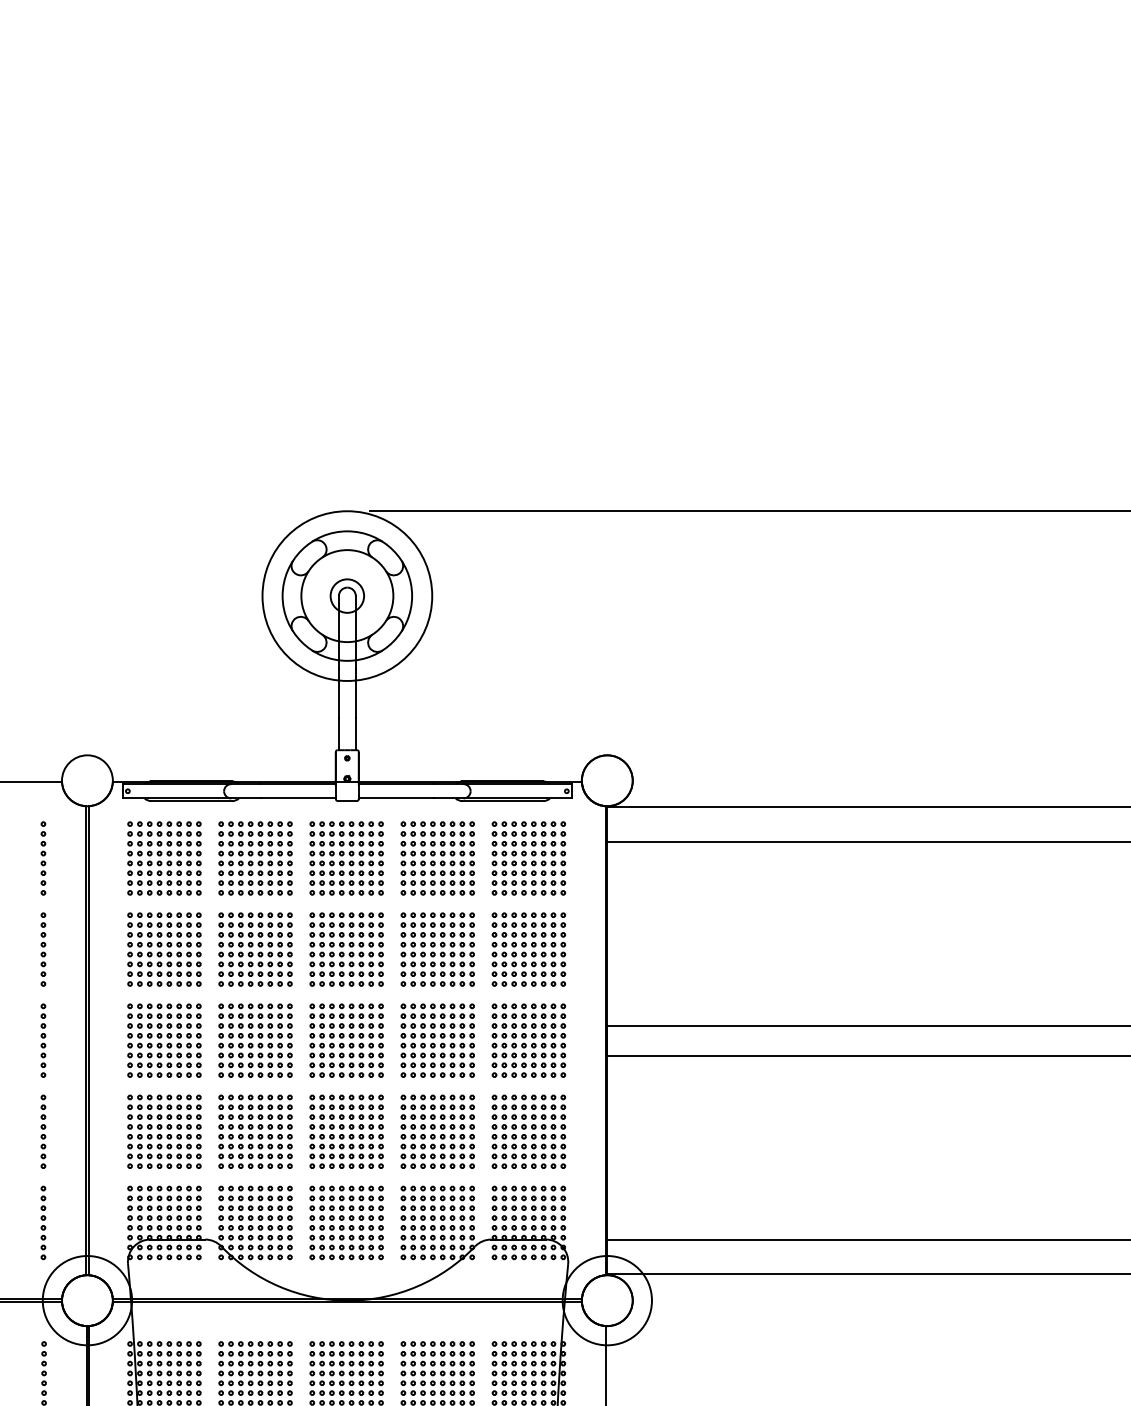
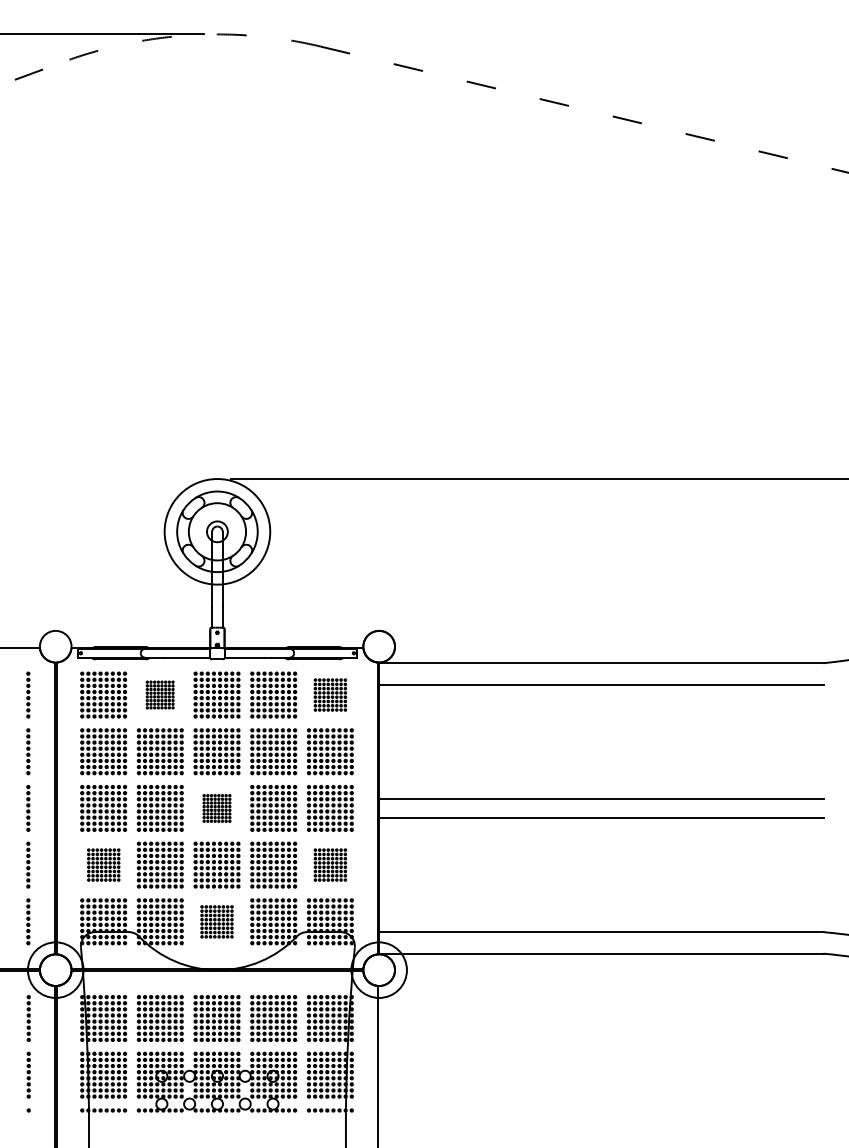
part: (254, 857) -> (159, 694), size x0.6
part: (529, 857) -> (330, 694), size x0.7
part: (345, 1040) -> (216, 808), size x0.6
part: (164, 1130) -> (103, 864), size x0.7
part: (529, 1130) -> (330, 864), size x0.7
part: (345, 1222) -> (216, 921), size x0.7

